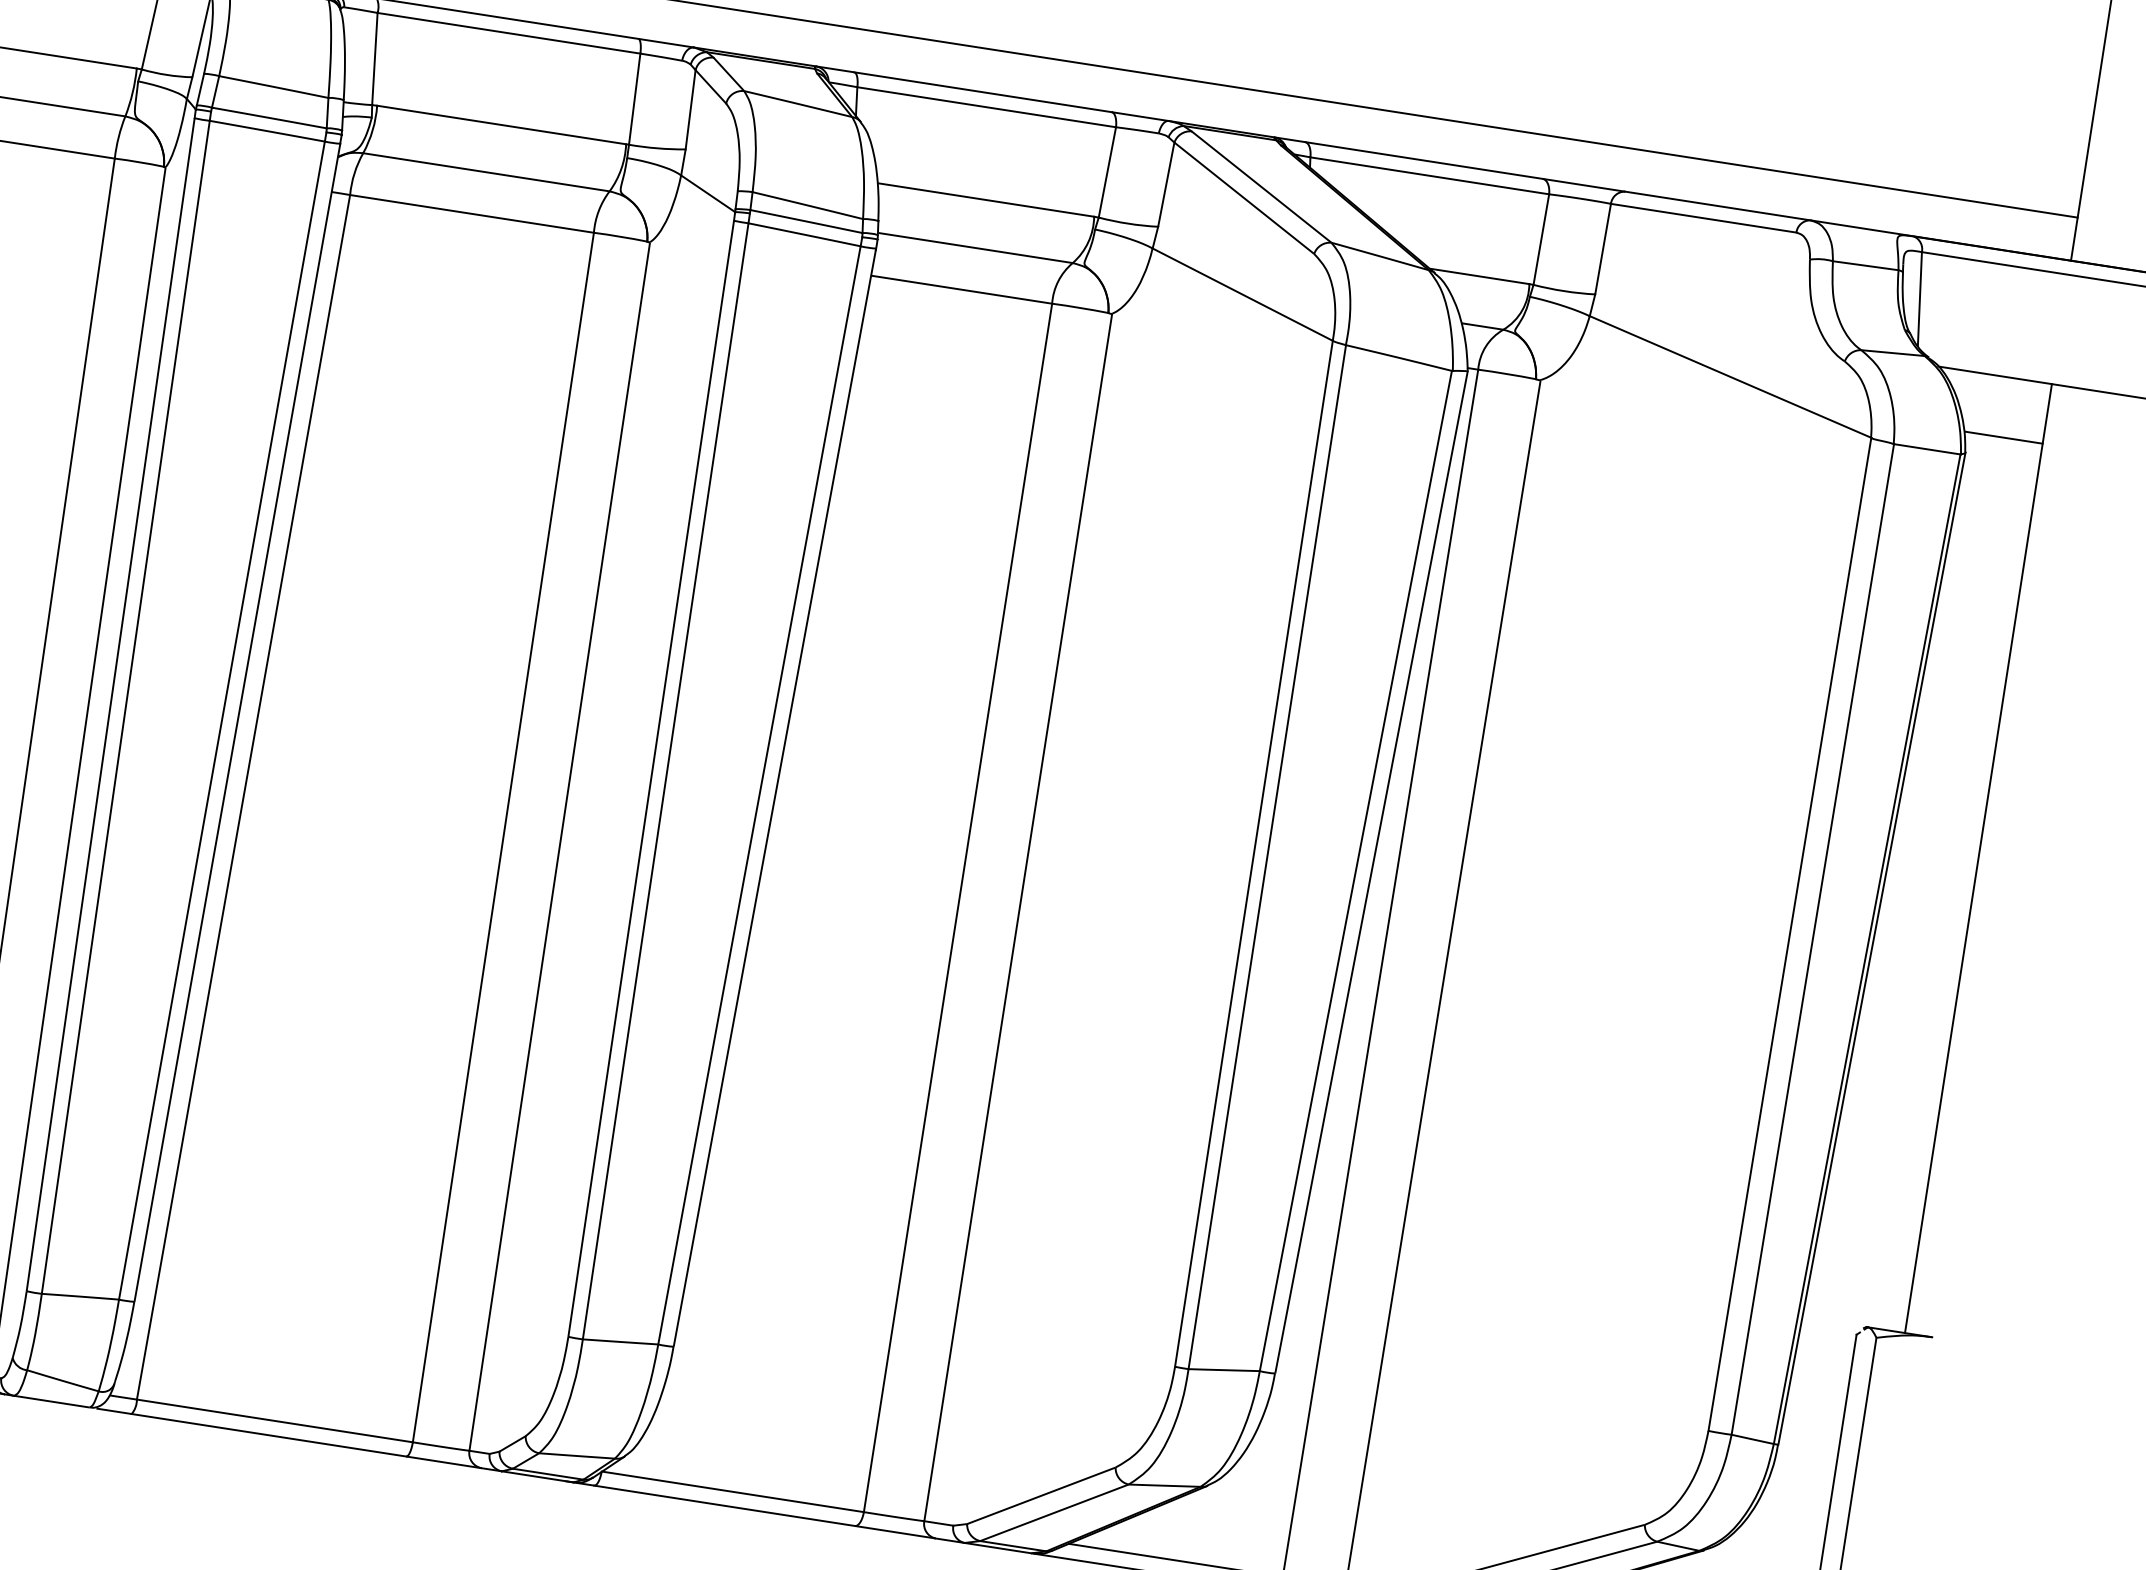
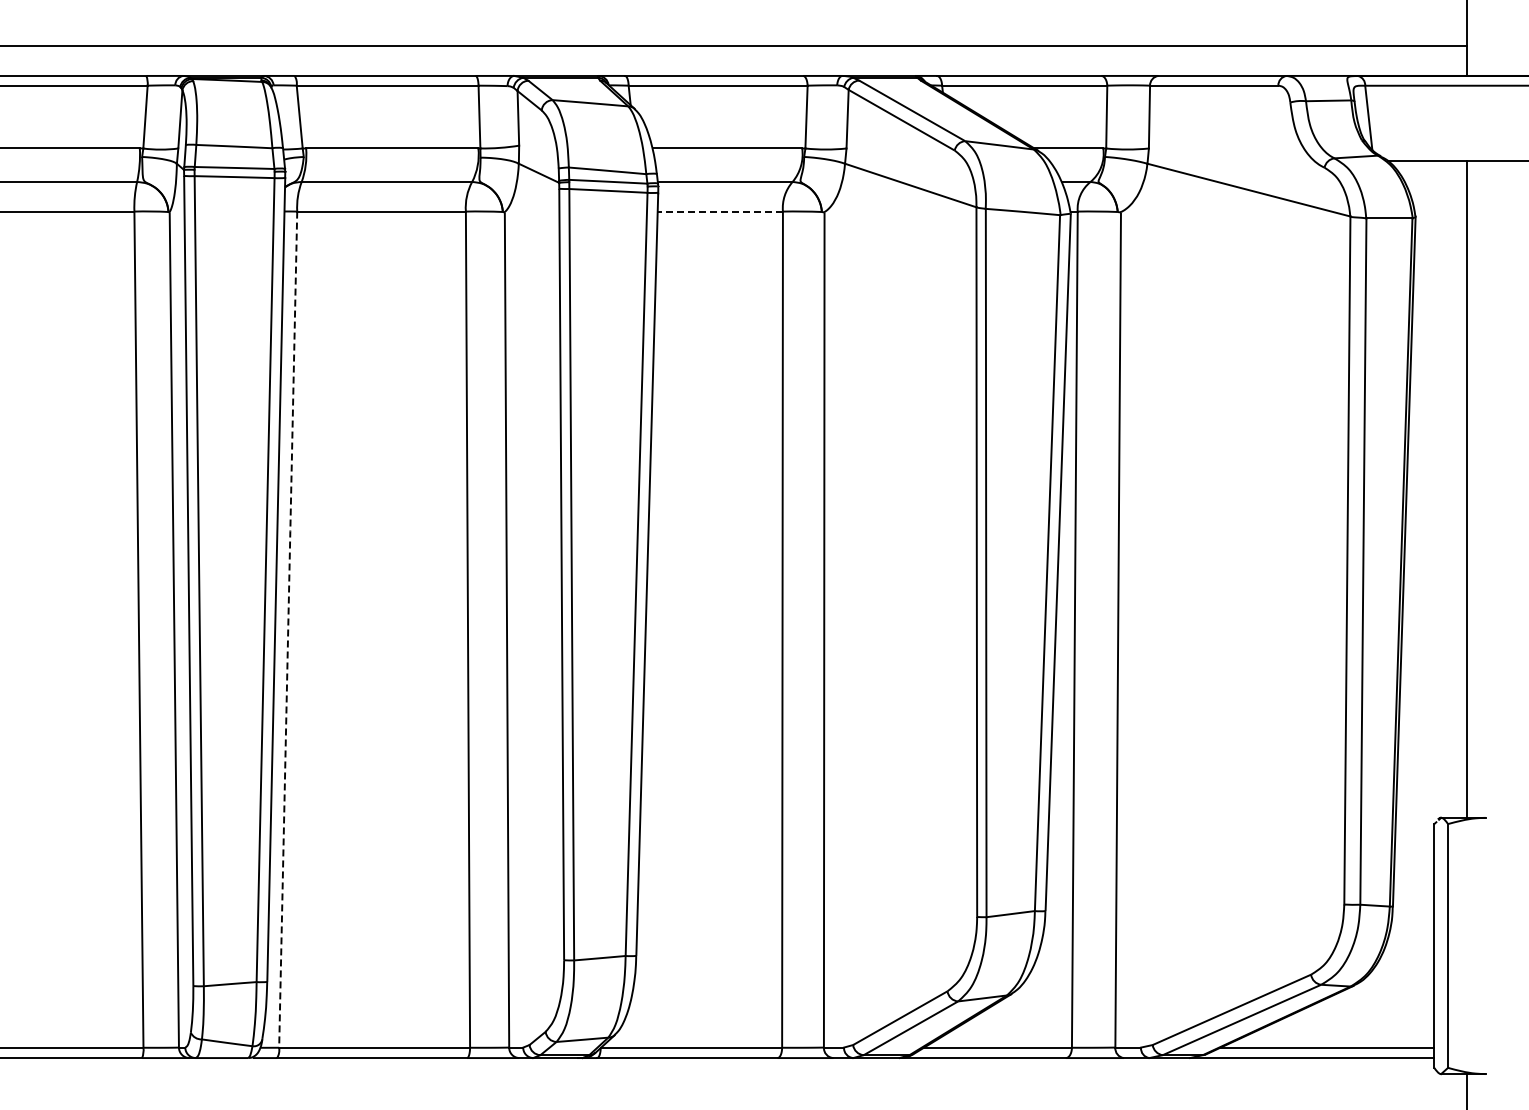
line: (961, 289) -> (720, 211), solid -> dashed
line: (2003, 437) -> (1439, 202), removed
line: (244, 795) -> (288, 628), solid -> dashed

